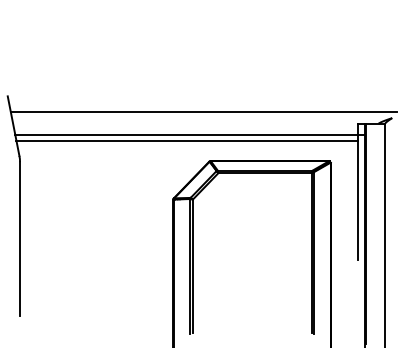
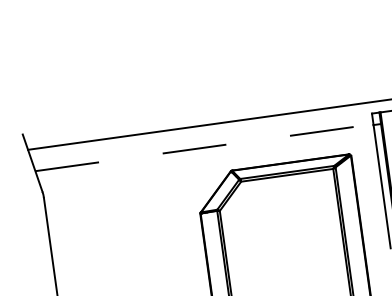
line: (186, 134) -> (204, 147), solid -> dashed
line: (186, 140) -> (205, 153), removed

